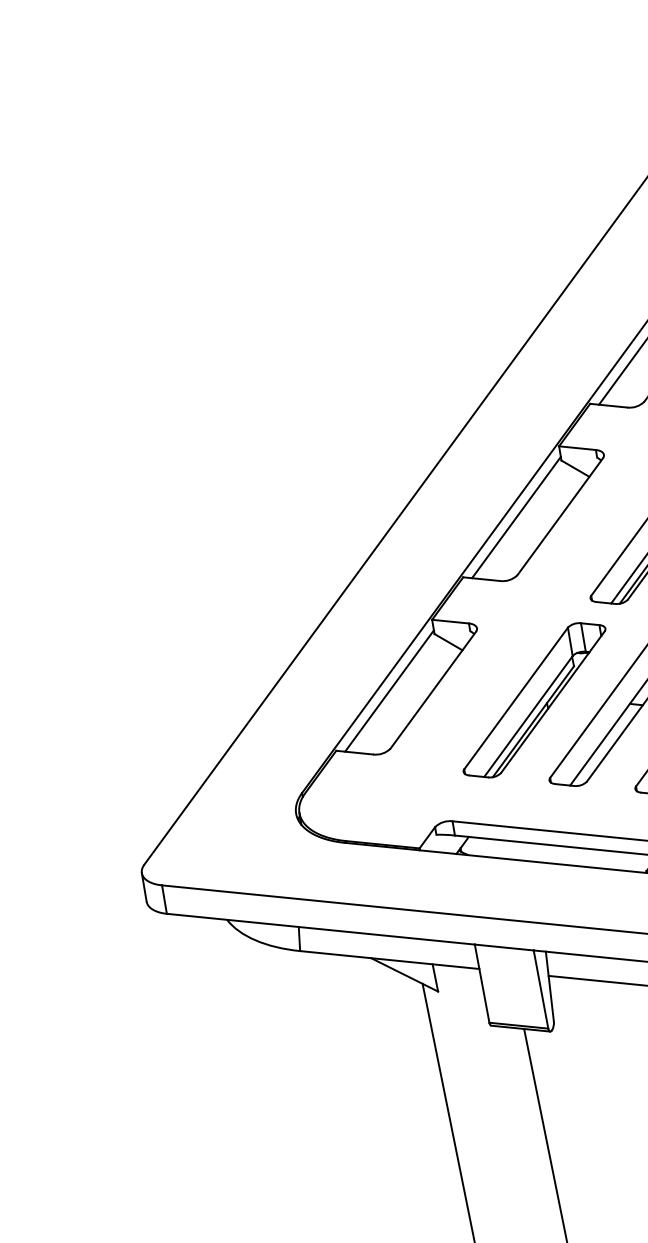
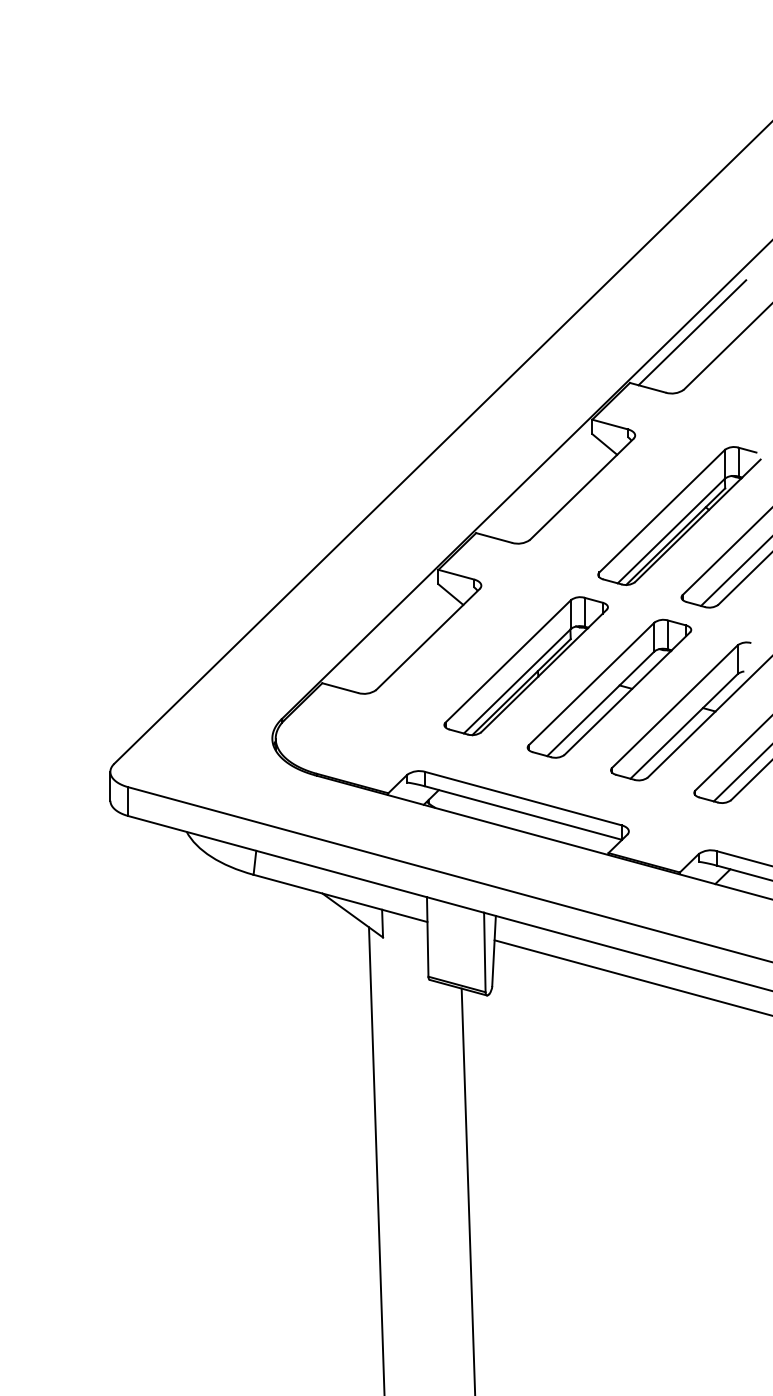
line: (516, 517) -> (538, 482), removed
line: (389, 690) -> (384, 632), removed

